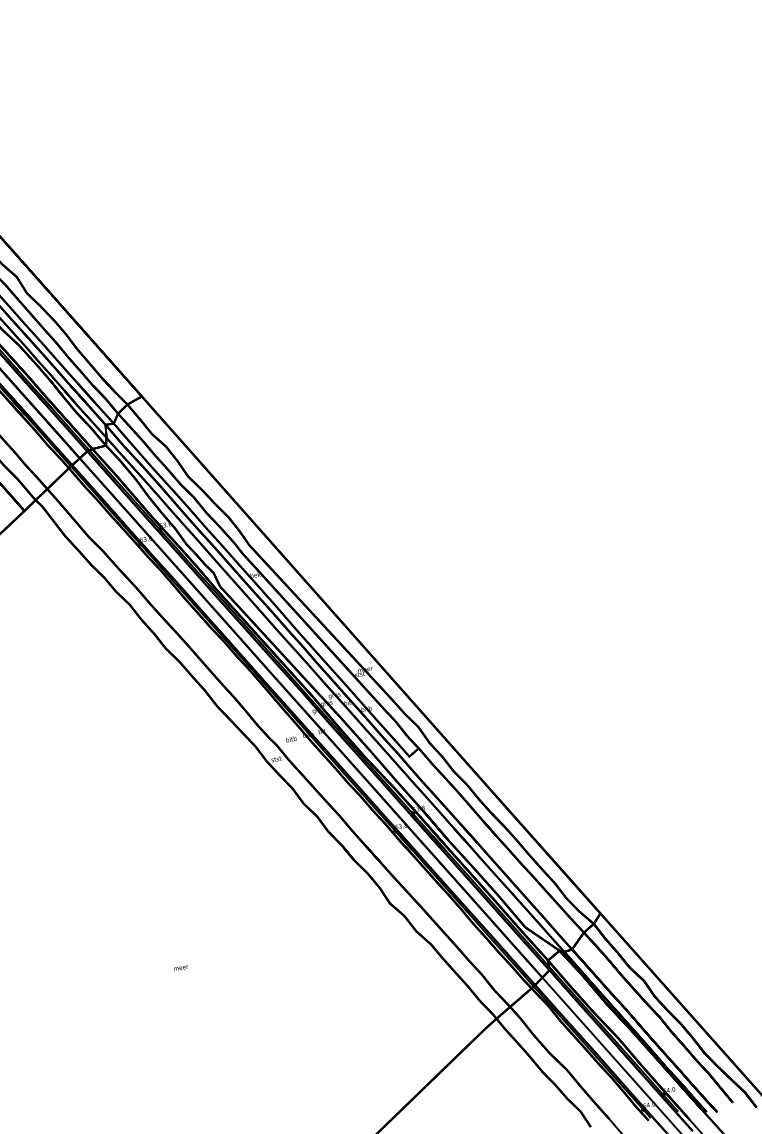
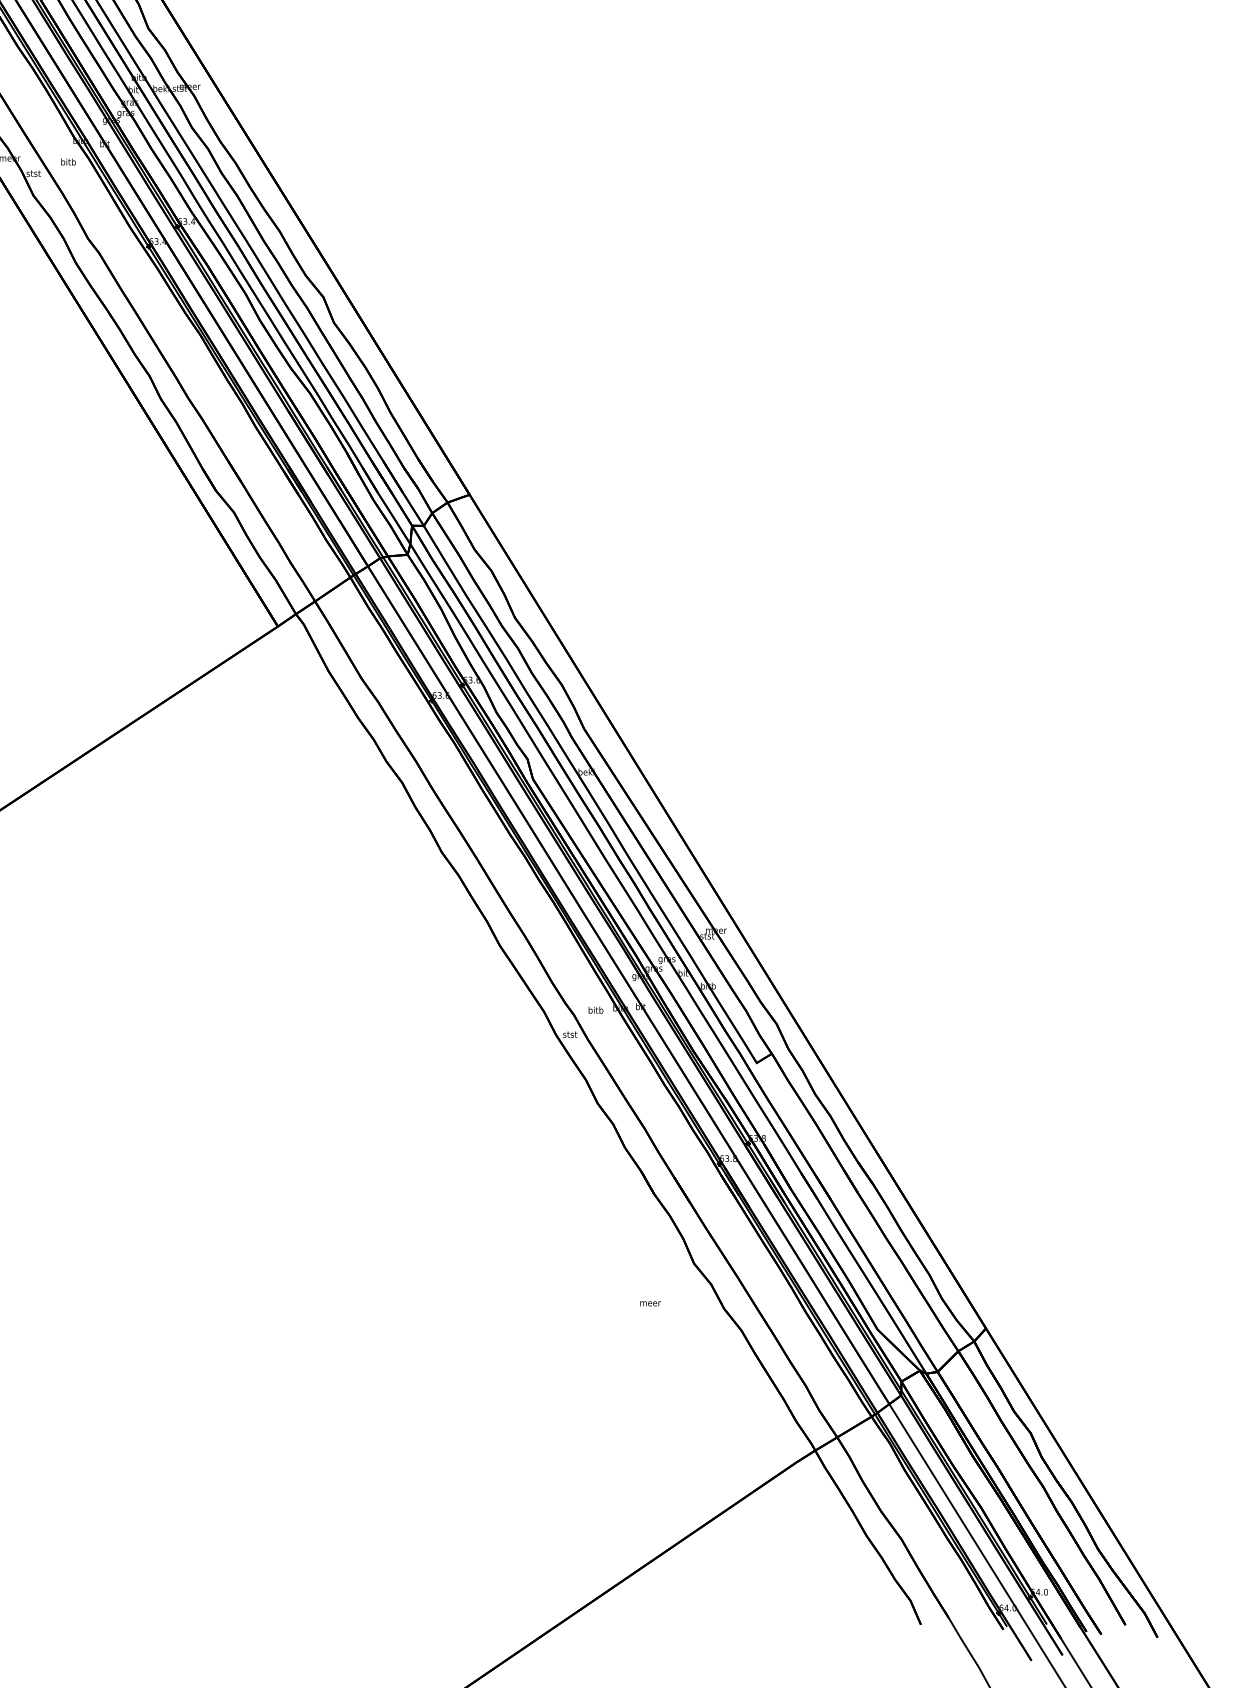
text: (181, 968) -> (650, 1303), moved

